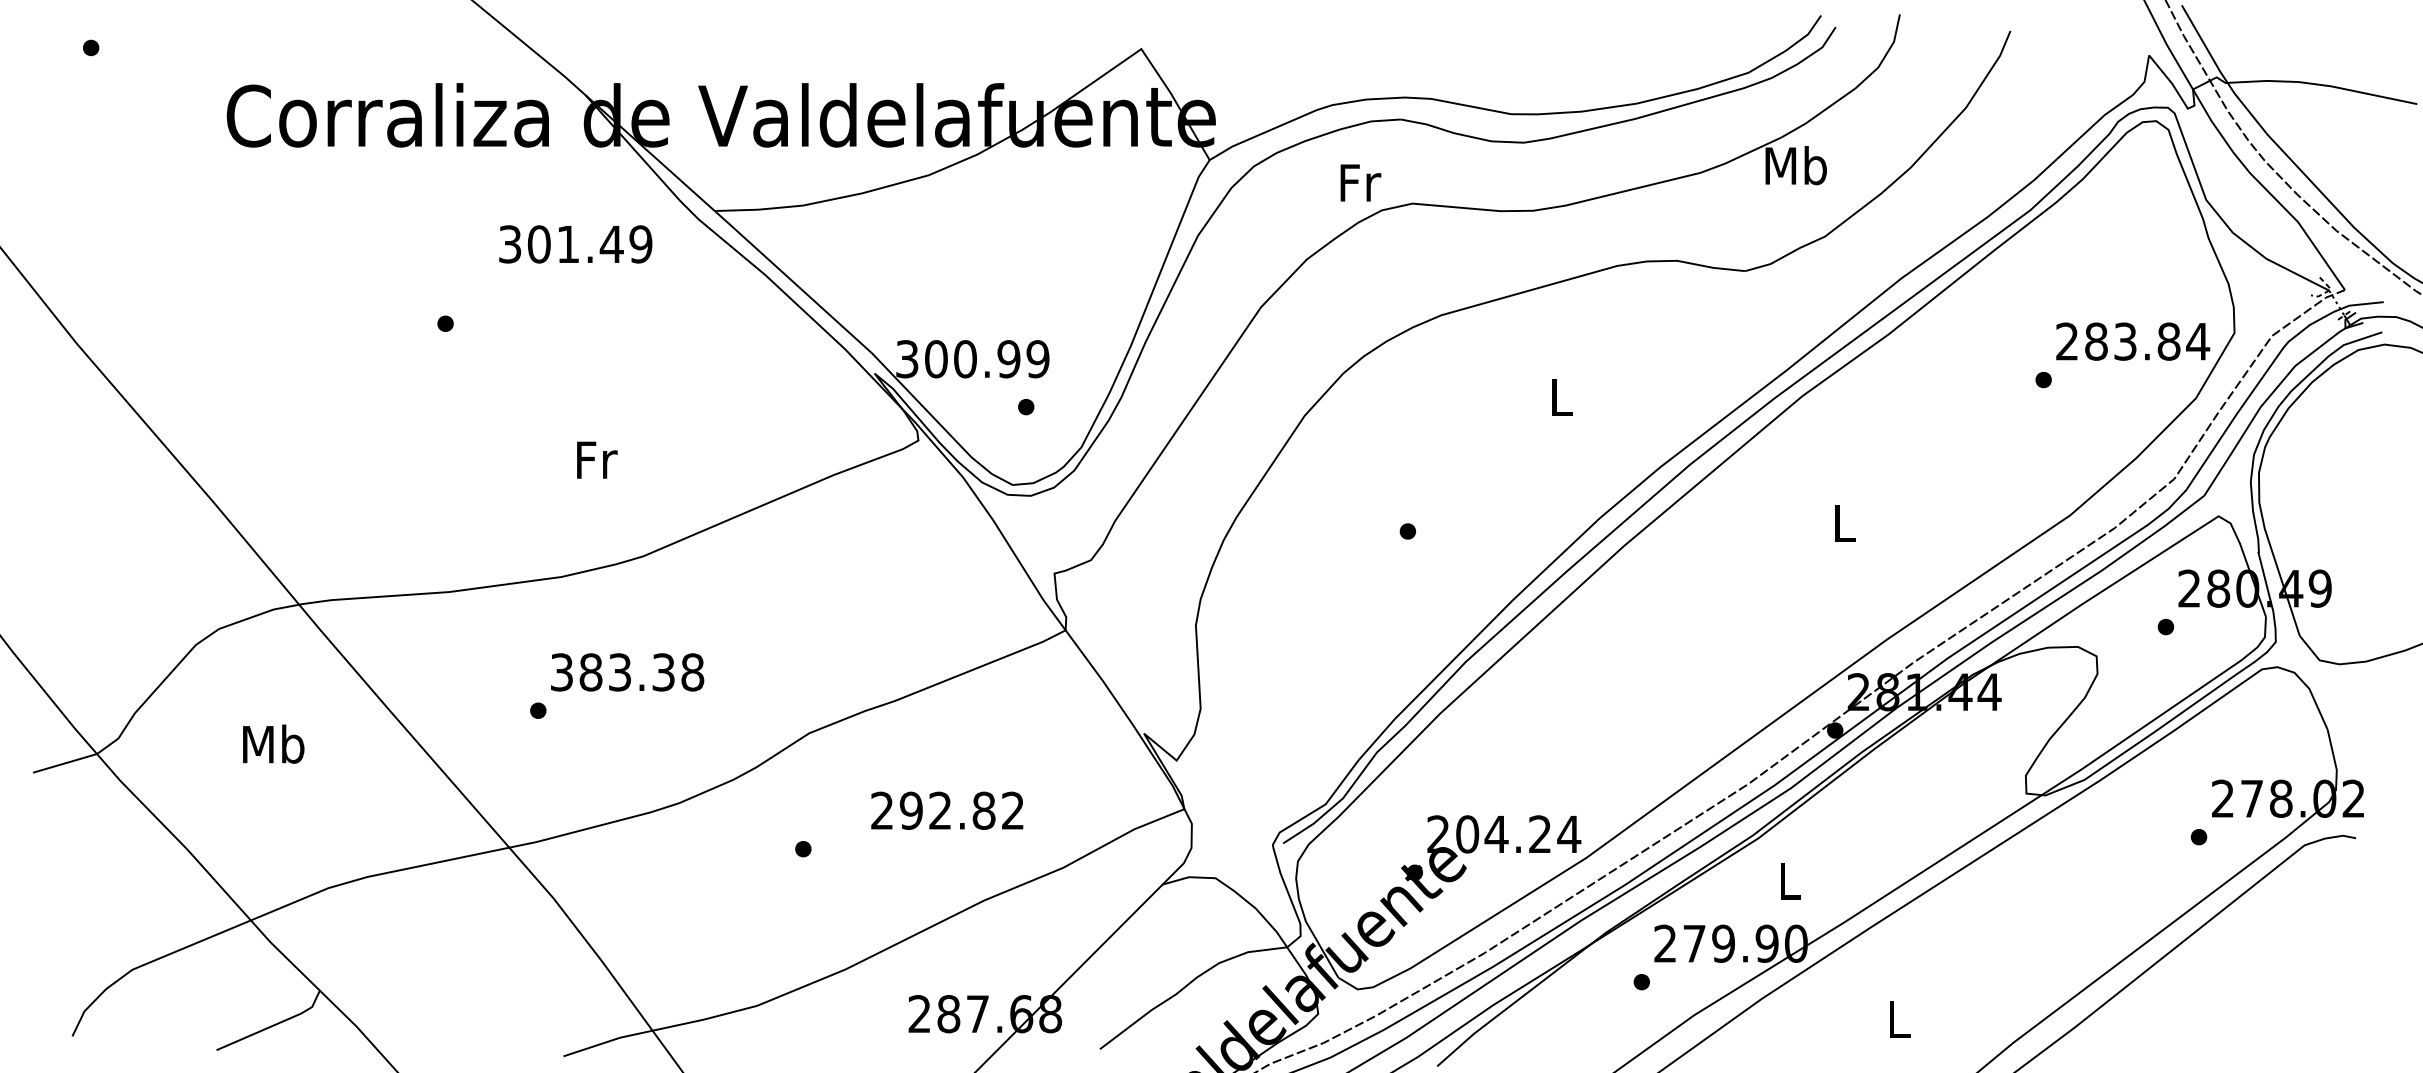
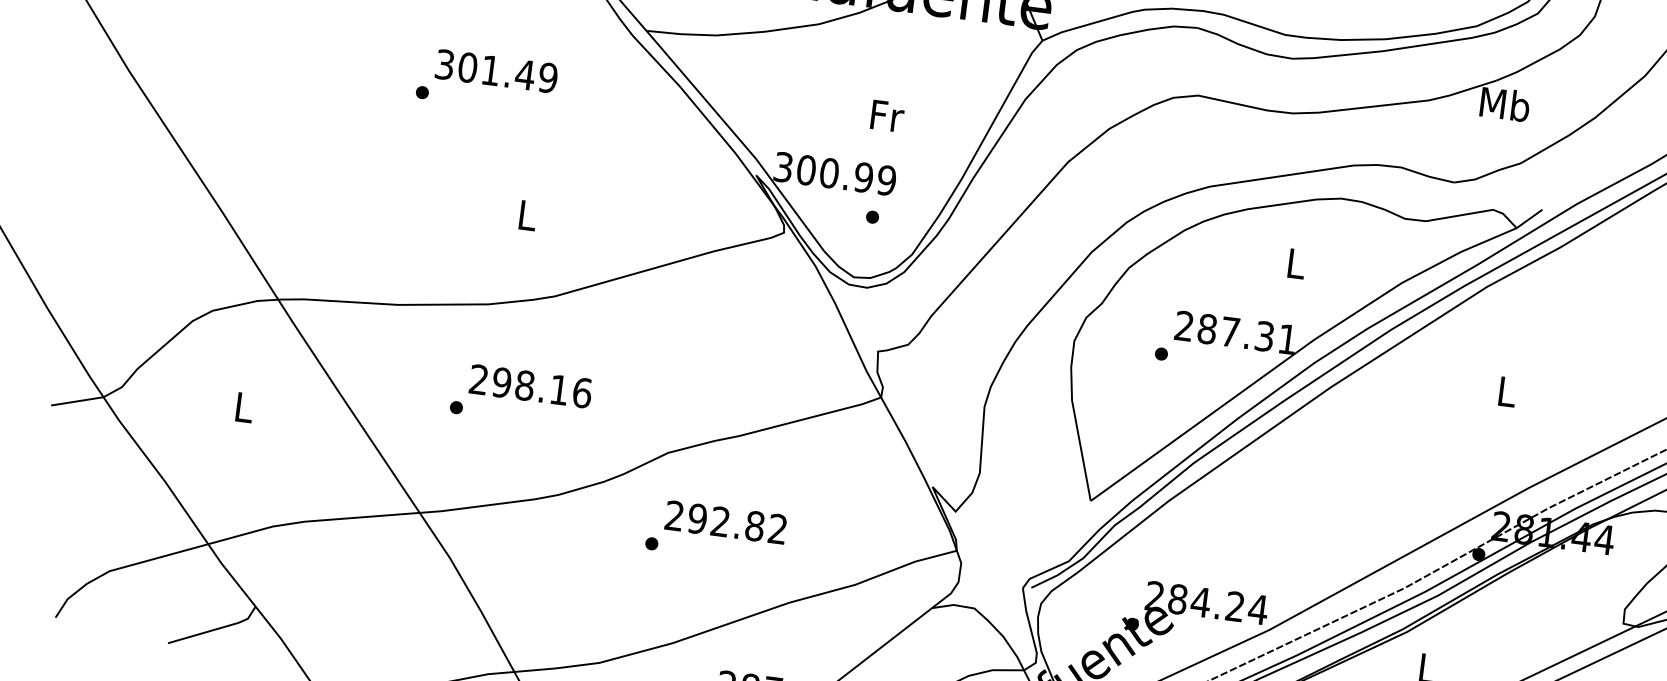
text: (1360, 182) -> (887, 115), moved
text: (575, 244) -> (496, 71), moved
text: (597, 459) -> (528, 215), Fr -> L
part: (1577, 508) -> (1297, 353), added
text: (627, 672) -> (530, 386), 383.38 -> 298.16
text: (273, 743) -> (244, 406), Mb -> L
text: (947, 810) -> (726, 522), moved
text: (1467, 834) -> (1177, 599), 204.24 -> 284.24

